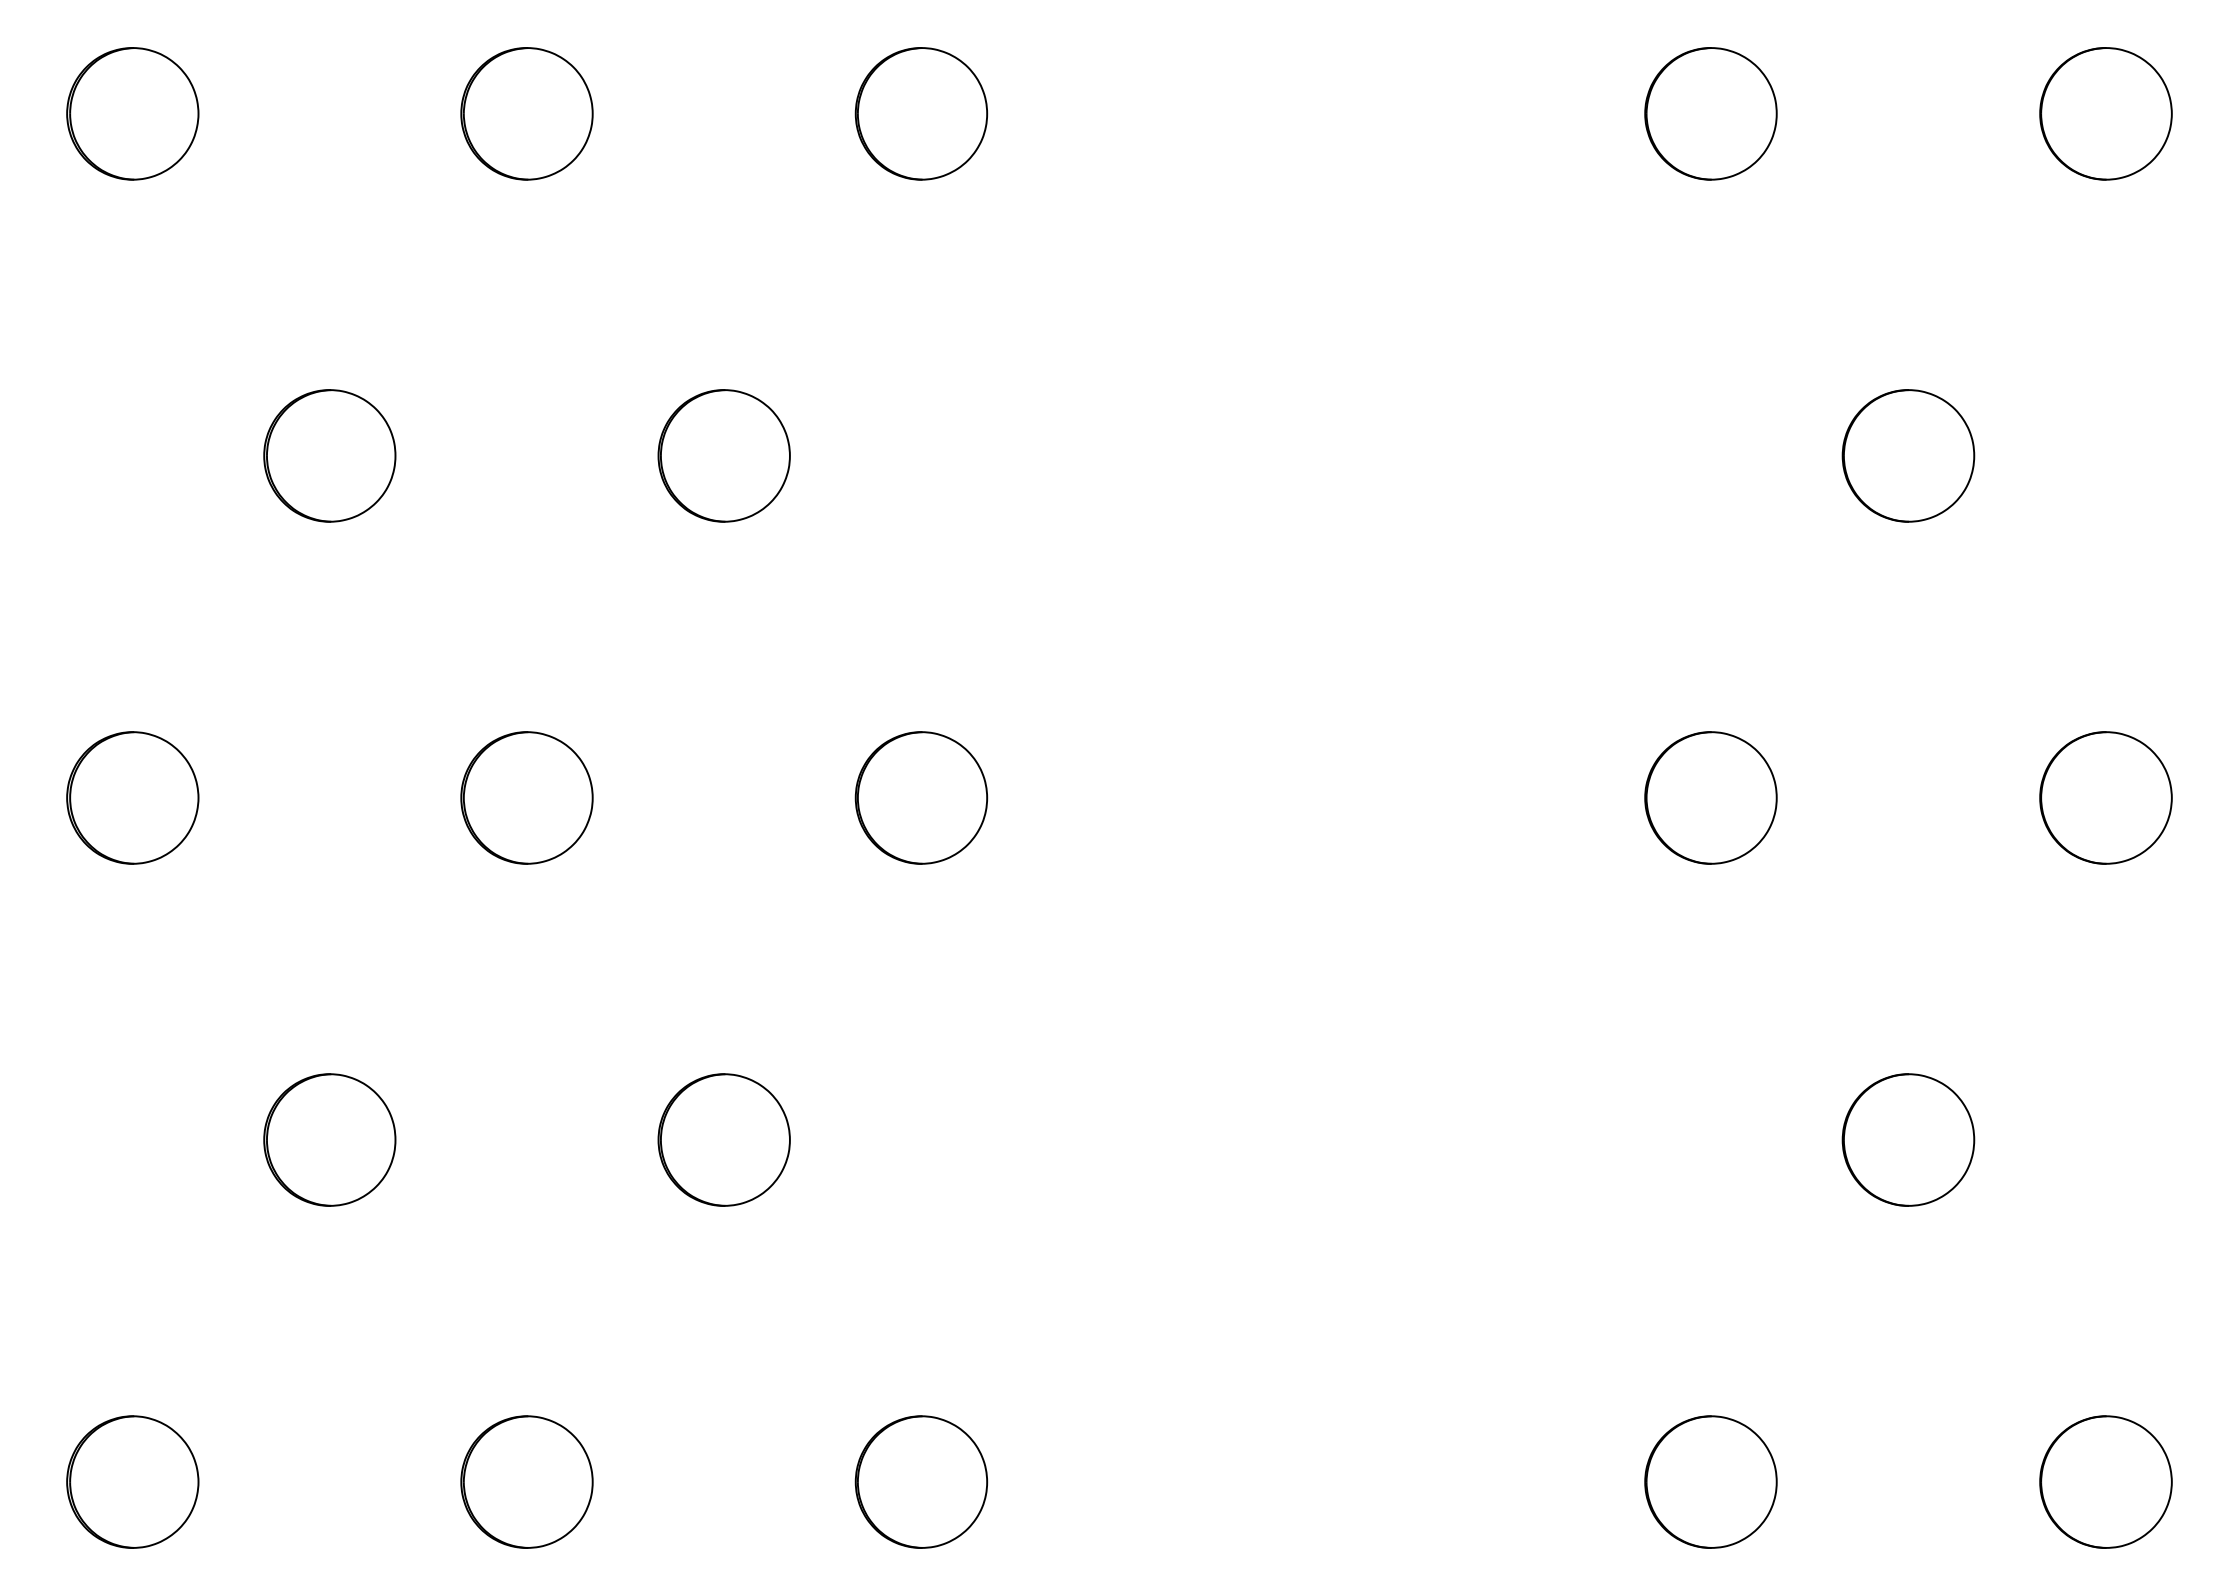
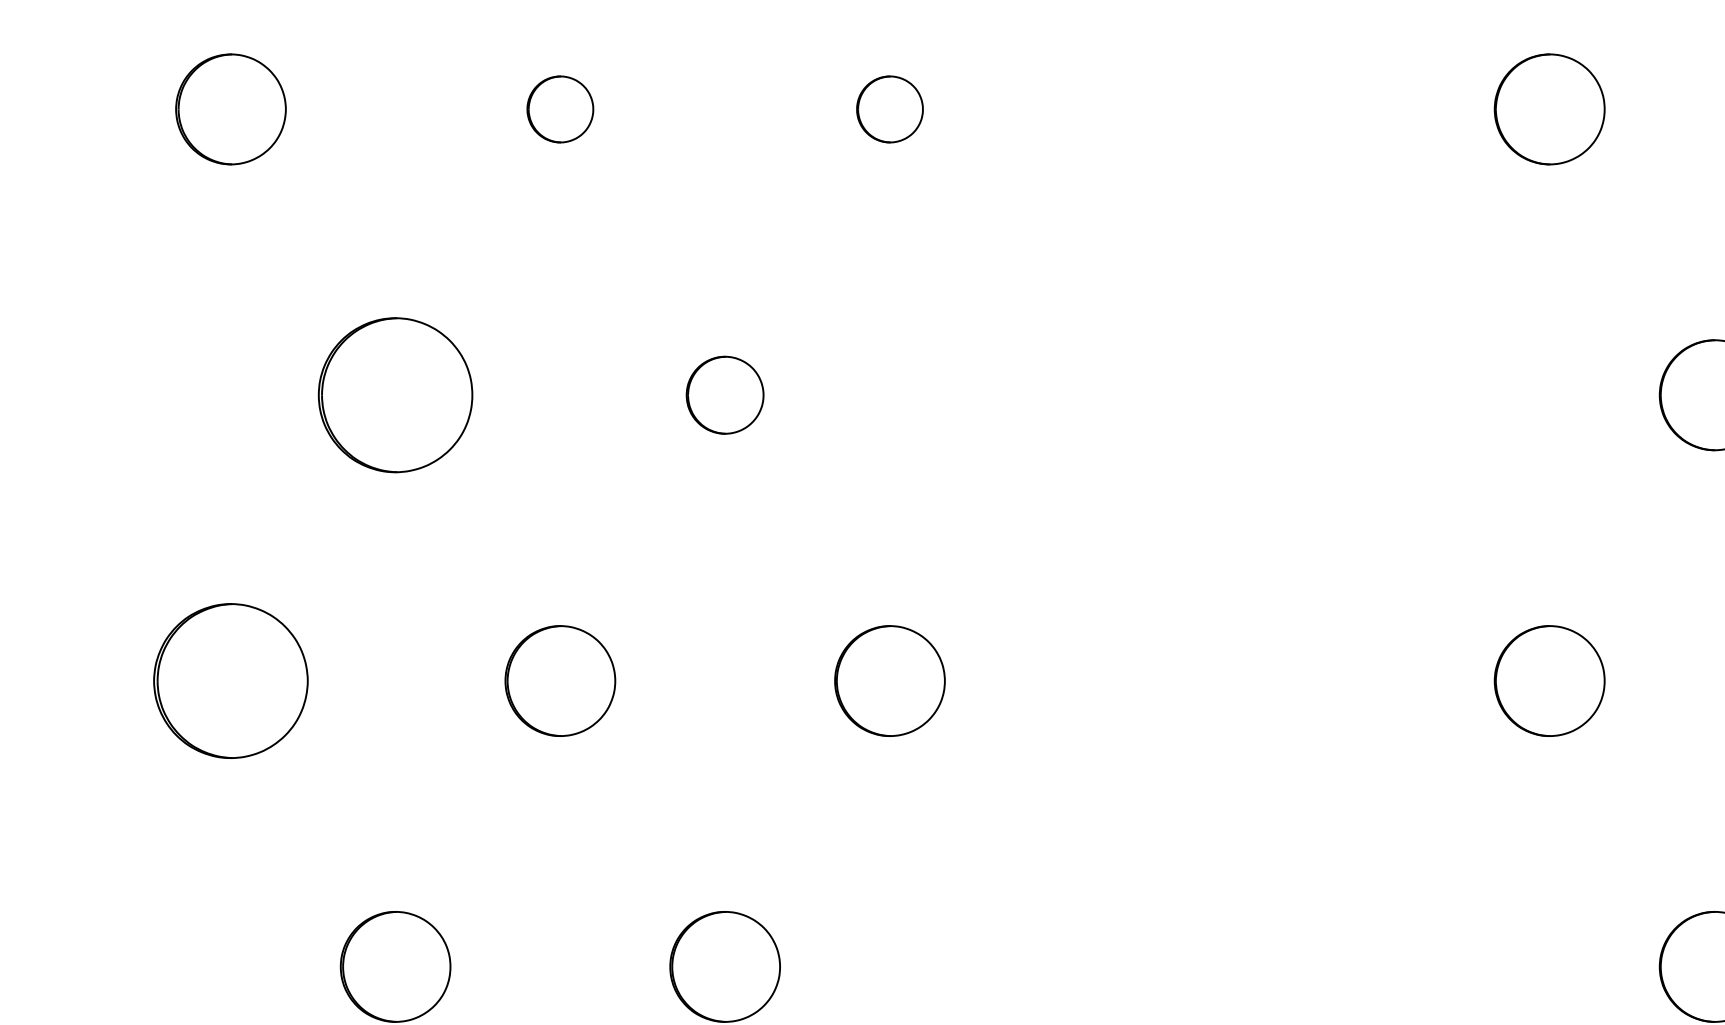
part: (526, 113) -> (559, 109), size x0.6
part: (921, 113) -> (890, 109), size x0.6
part: (329, 455) -> (395, 394), size x1.4
part: (723, 455) -> (724, 394), size x0.7
part: (132, 797) -> (230, 680), size x1.4

